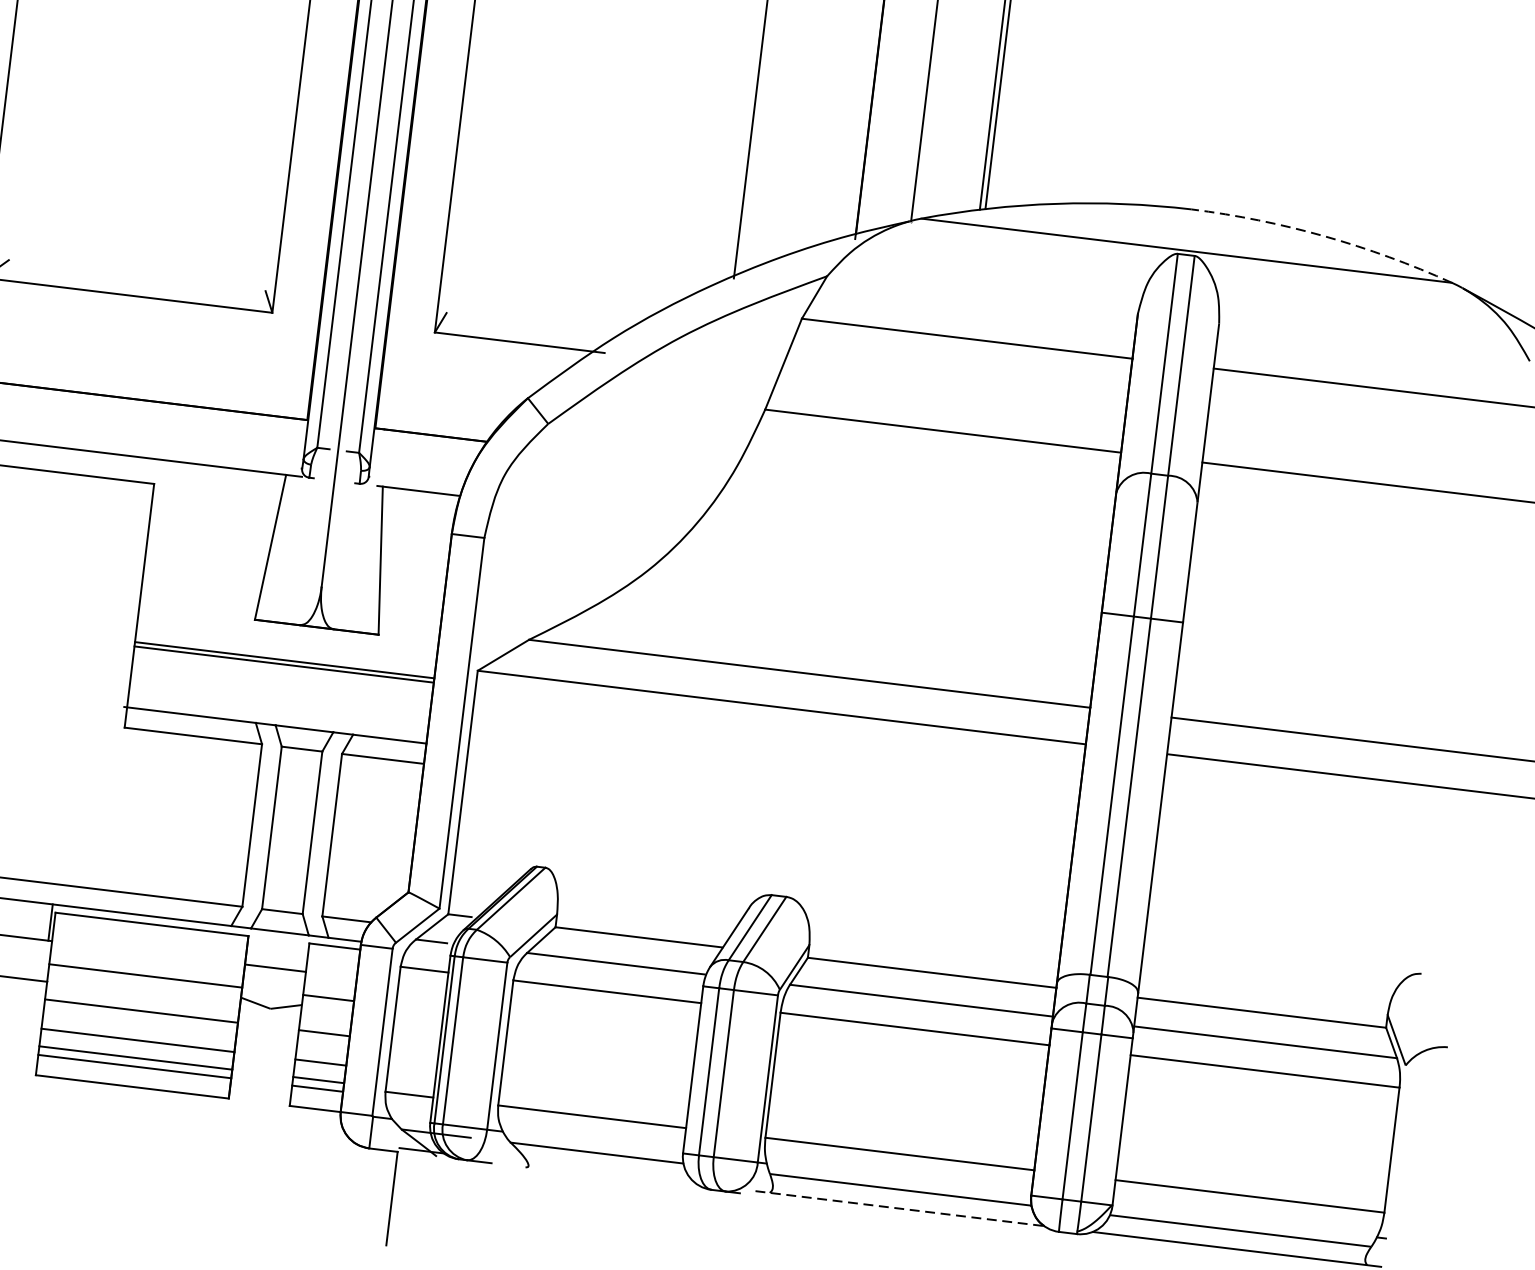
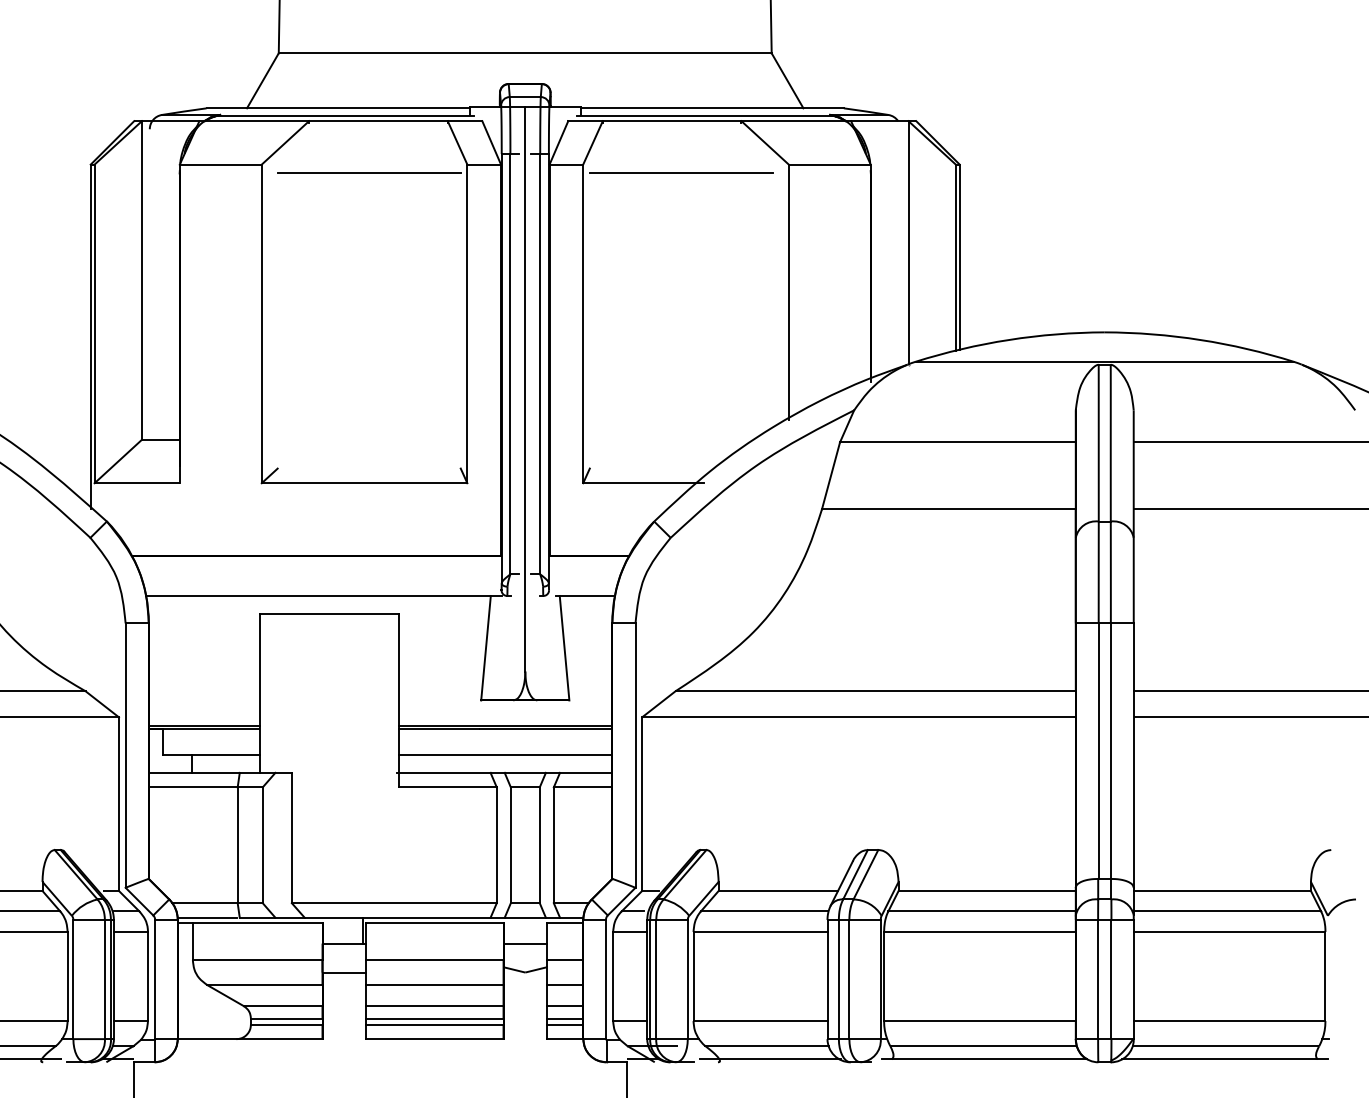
arc: (1324, 235) -> (1200, 339), dashed -> solid
line: (279, 701) -> (505, 755), added
line: (598, 1172) -> (769, 1059), added
line: (899, 1208) -> (984, 1059), dashed -> solid

